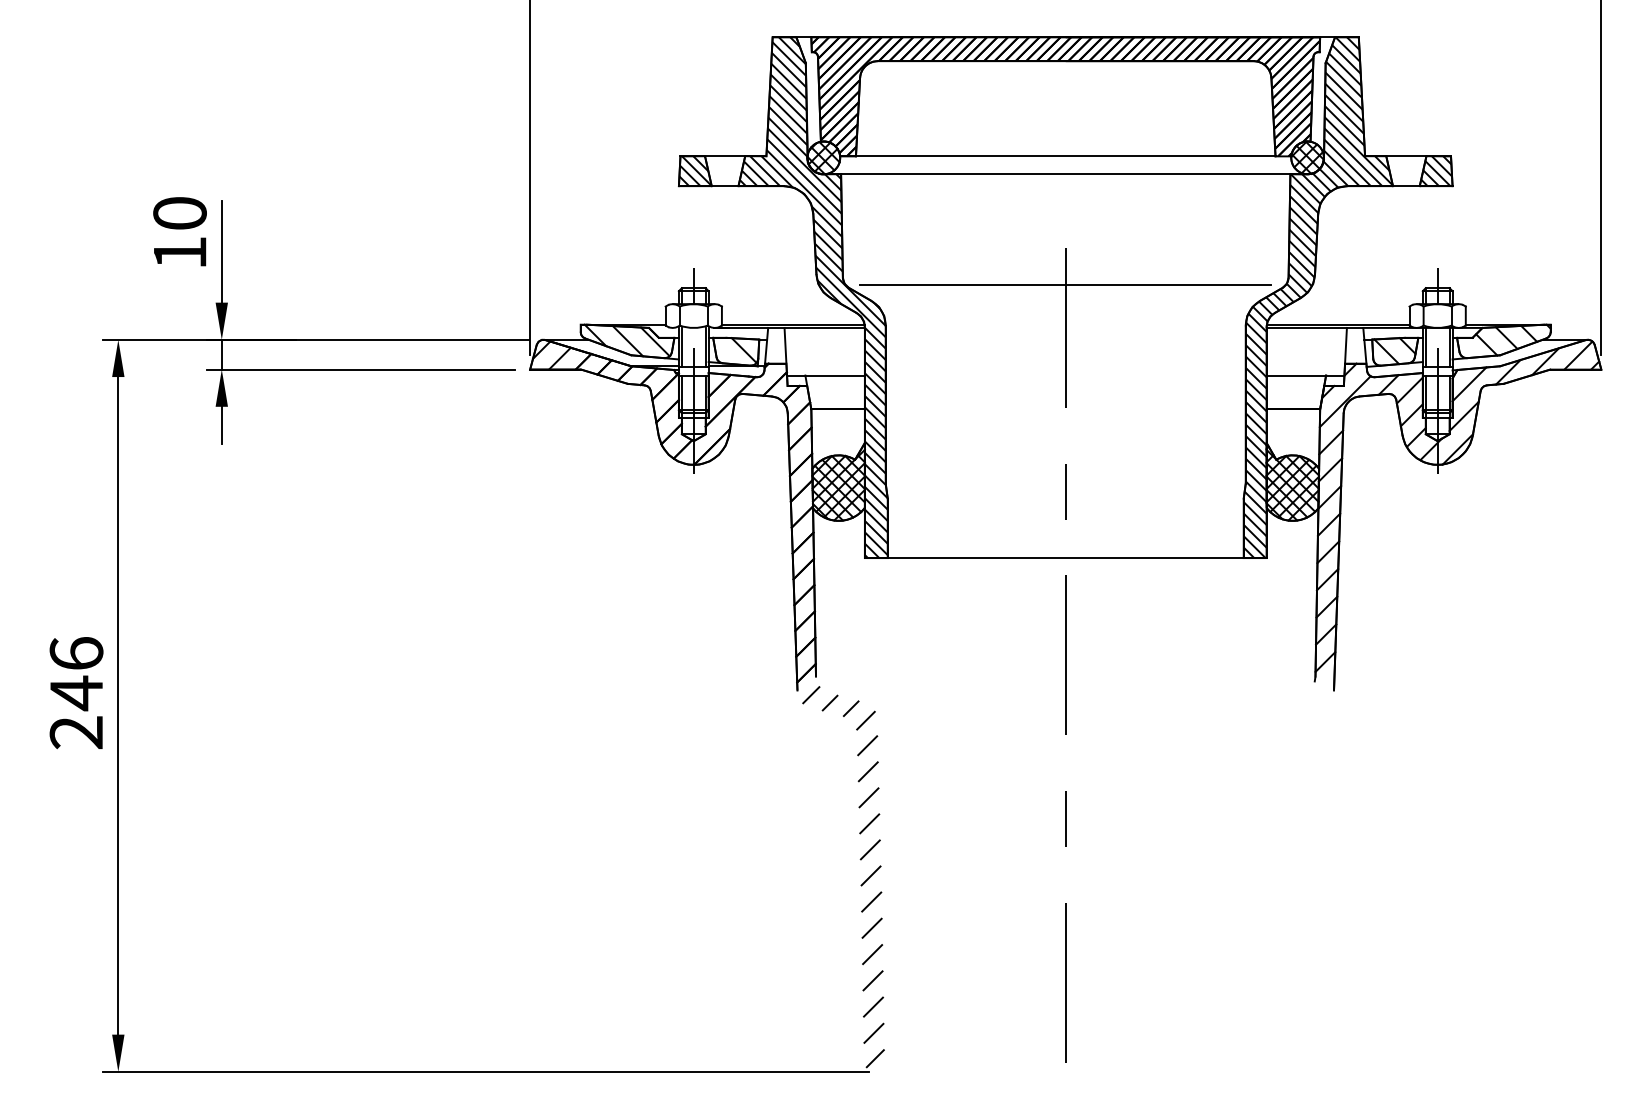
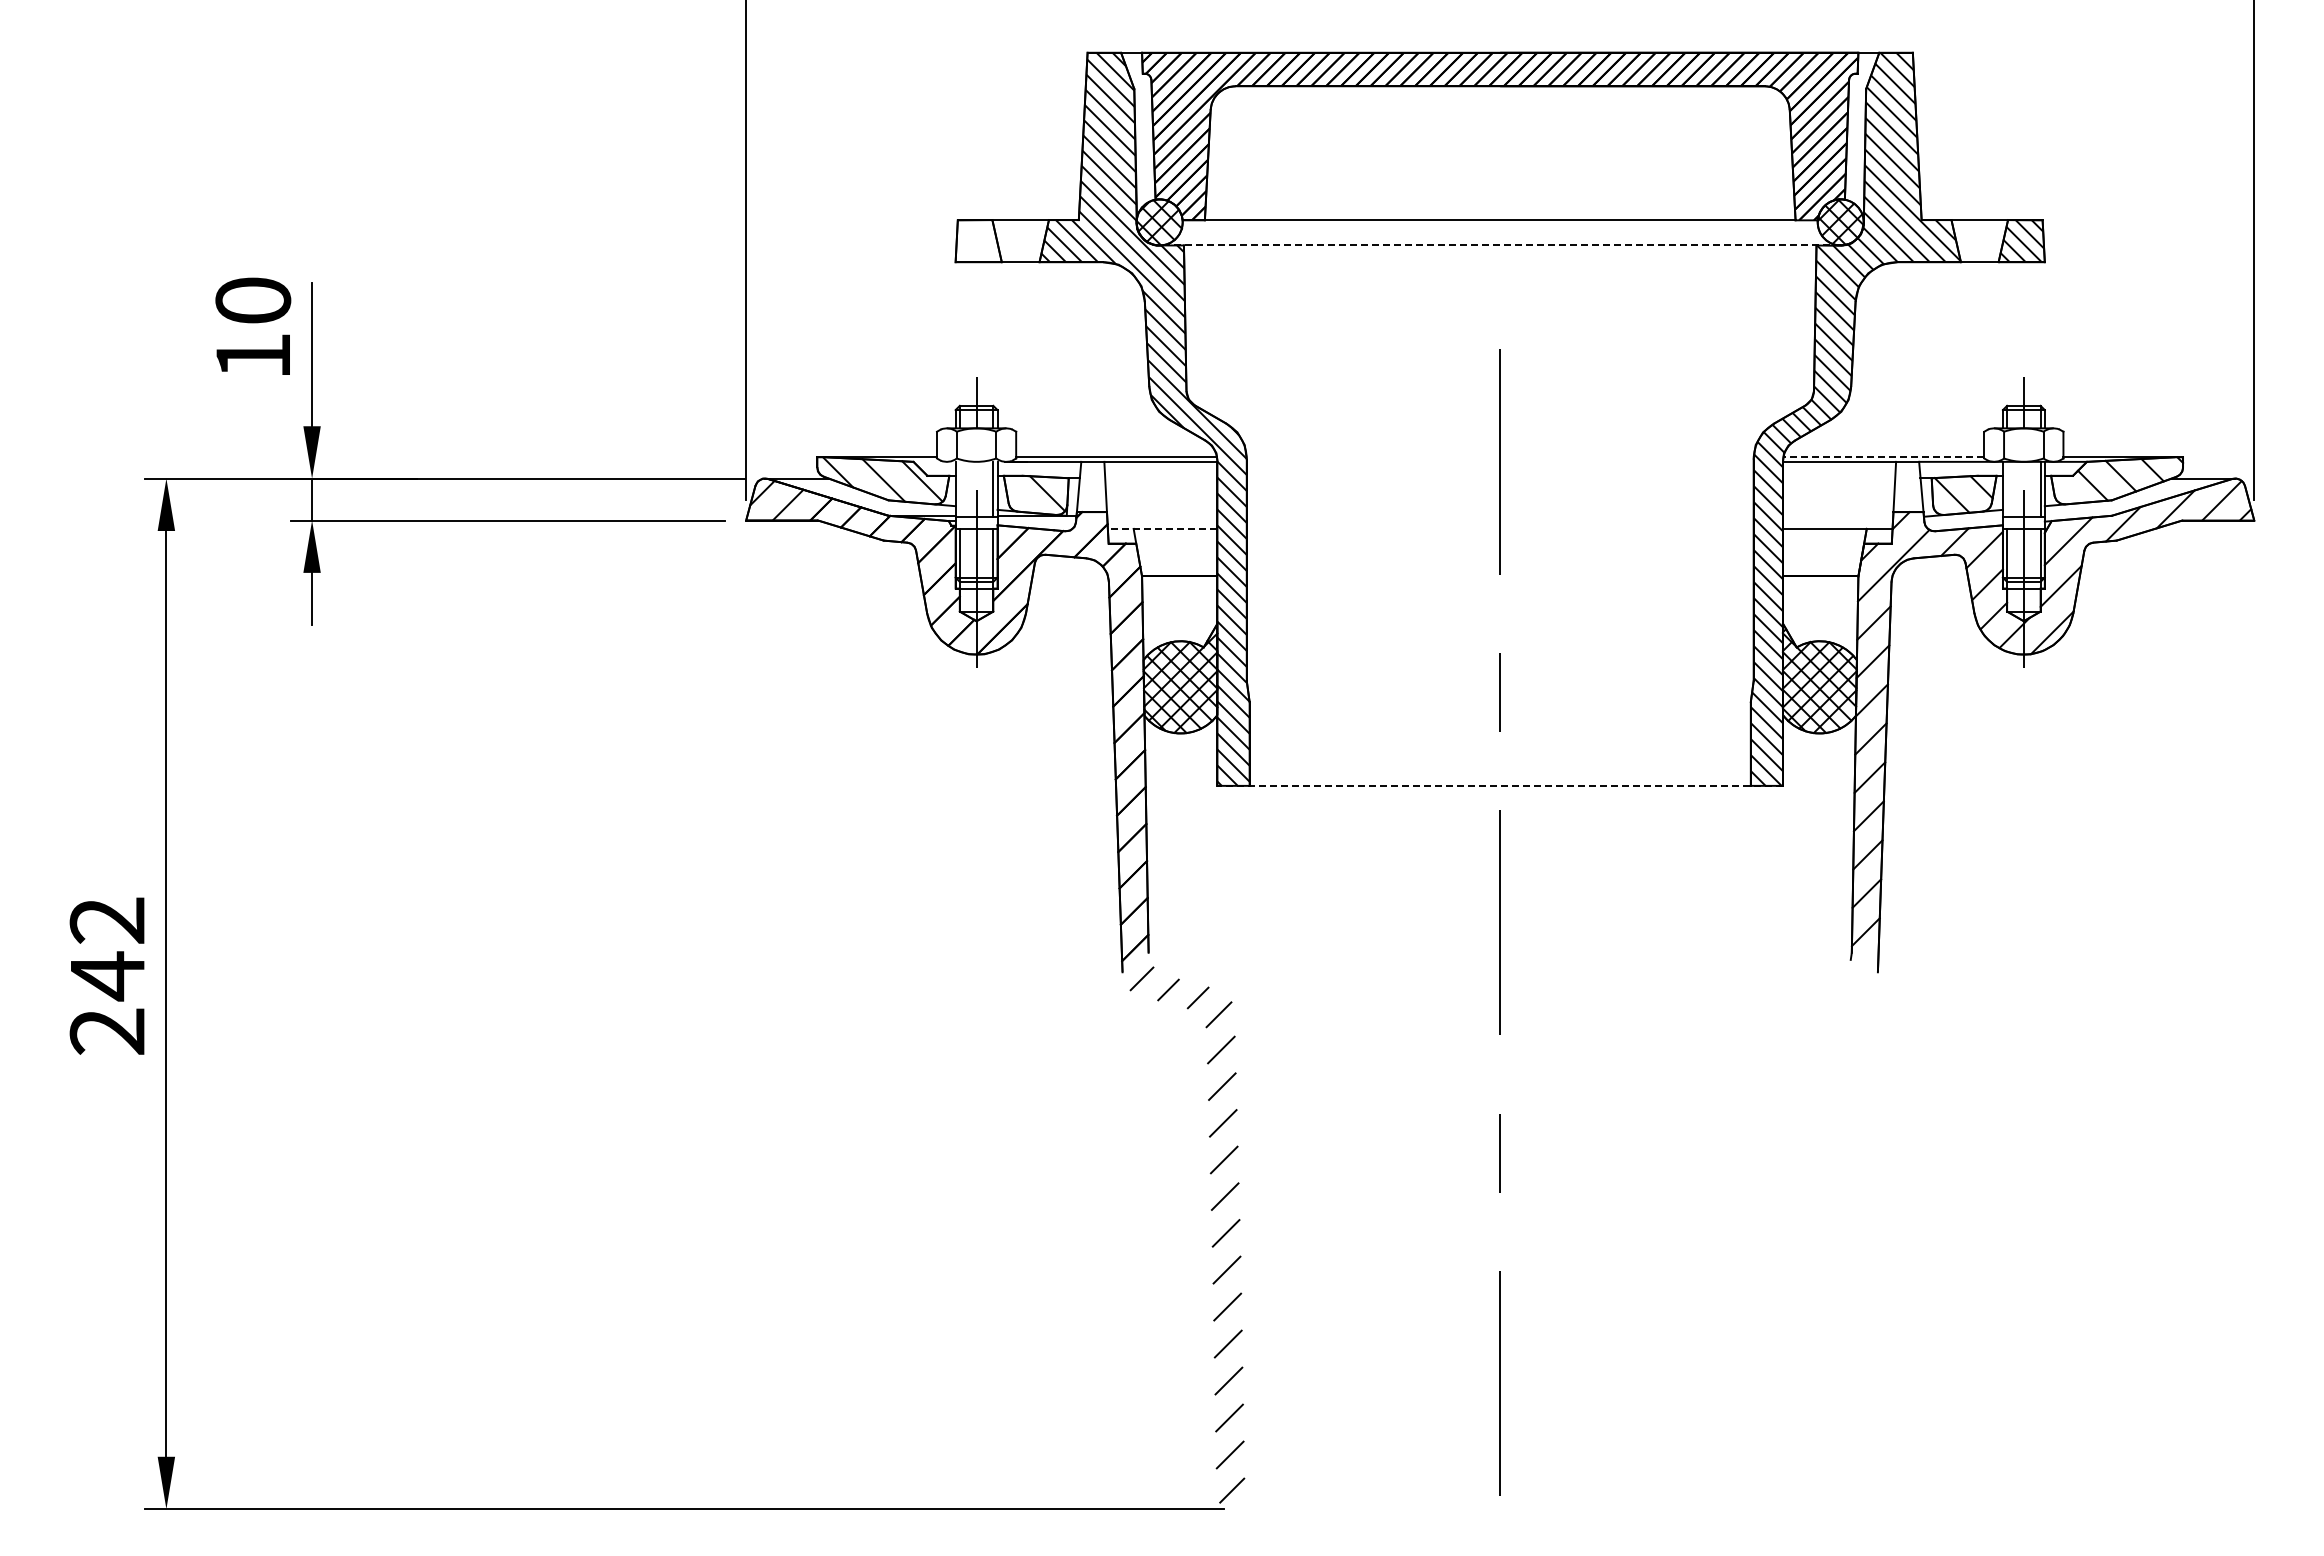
hatch: (695, 171) -> (978, 241), removed
line: (1065, 174) -> (1500, 245), solid -> dashed
line: (1065, 284) -> (1499, 400), removed
line: (1337, 324) -> (1883, 457), solid -> dashed
line: (681, 346) -> (959, 488), removed
line: (1426, 346) -> (2007, 488), removed
line: (825, 375) -> (1162, 528), solid -> dashed
line: (1065, 557) -> (1500, 785), solid -> dashed
text: (76, 653) -> (107, 920), 246 -> 242

